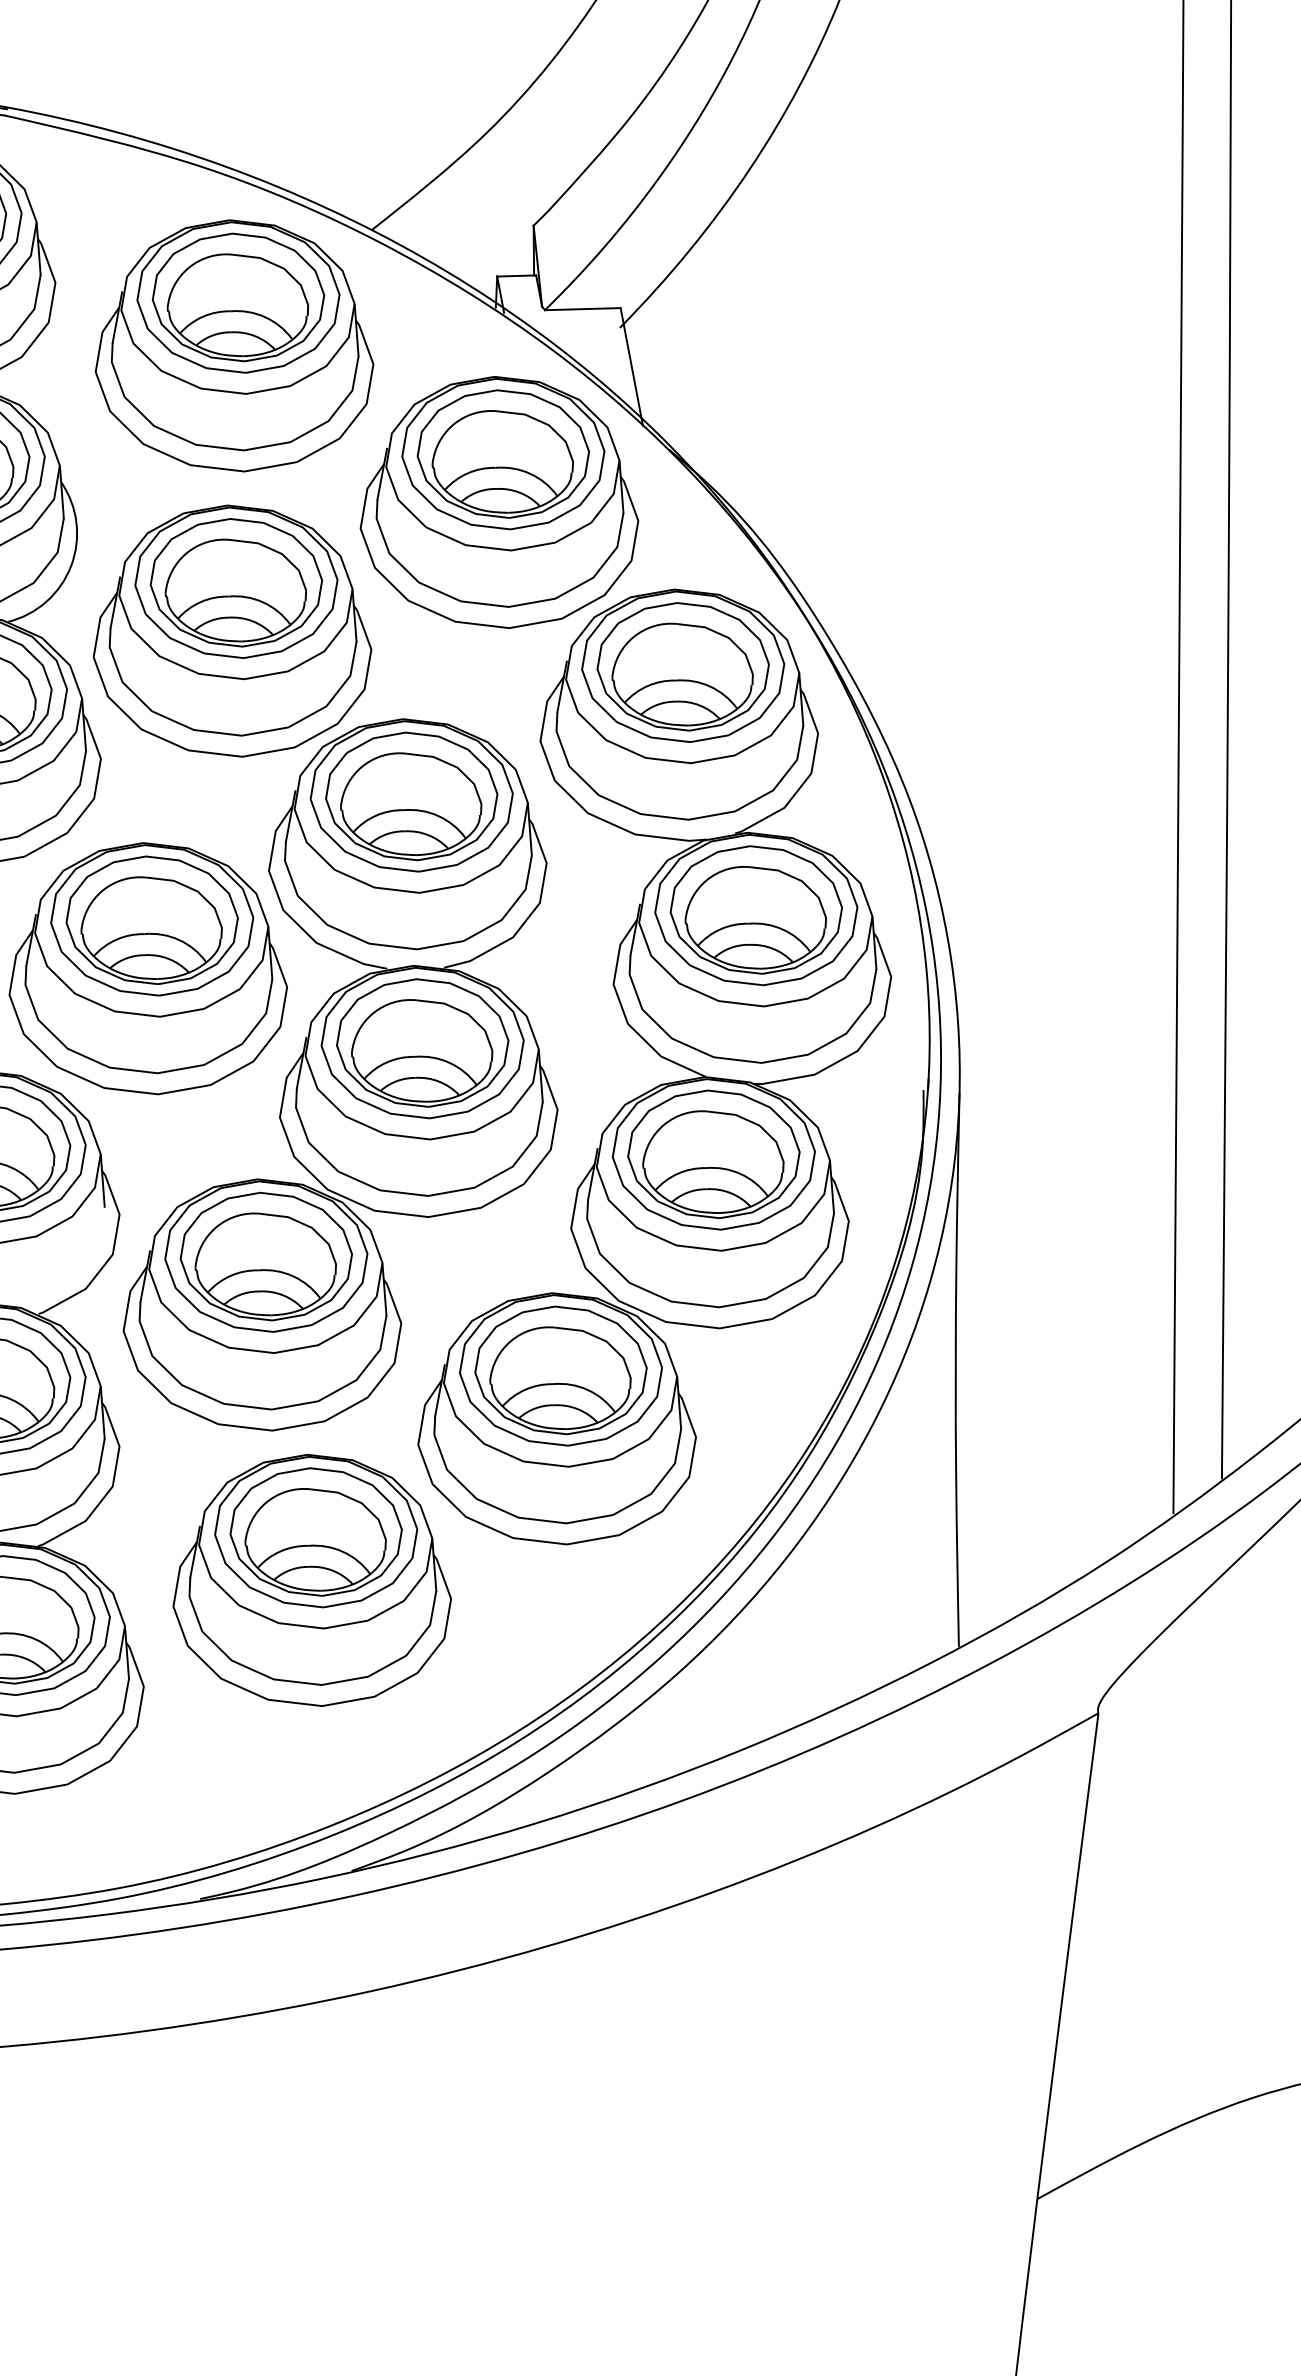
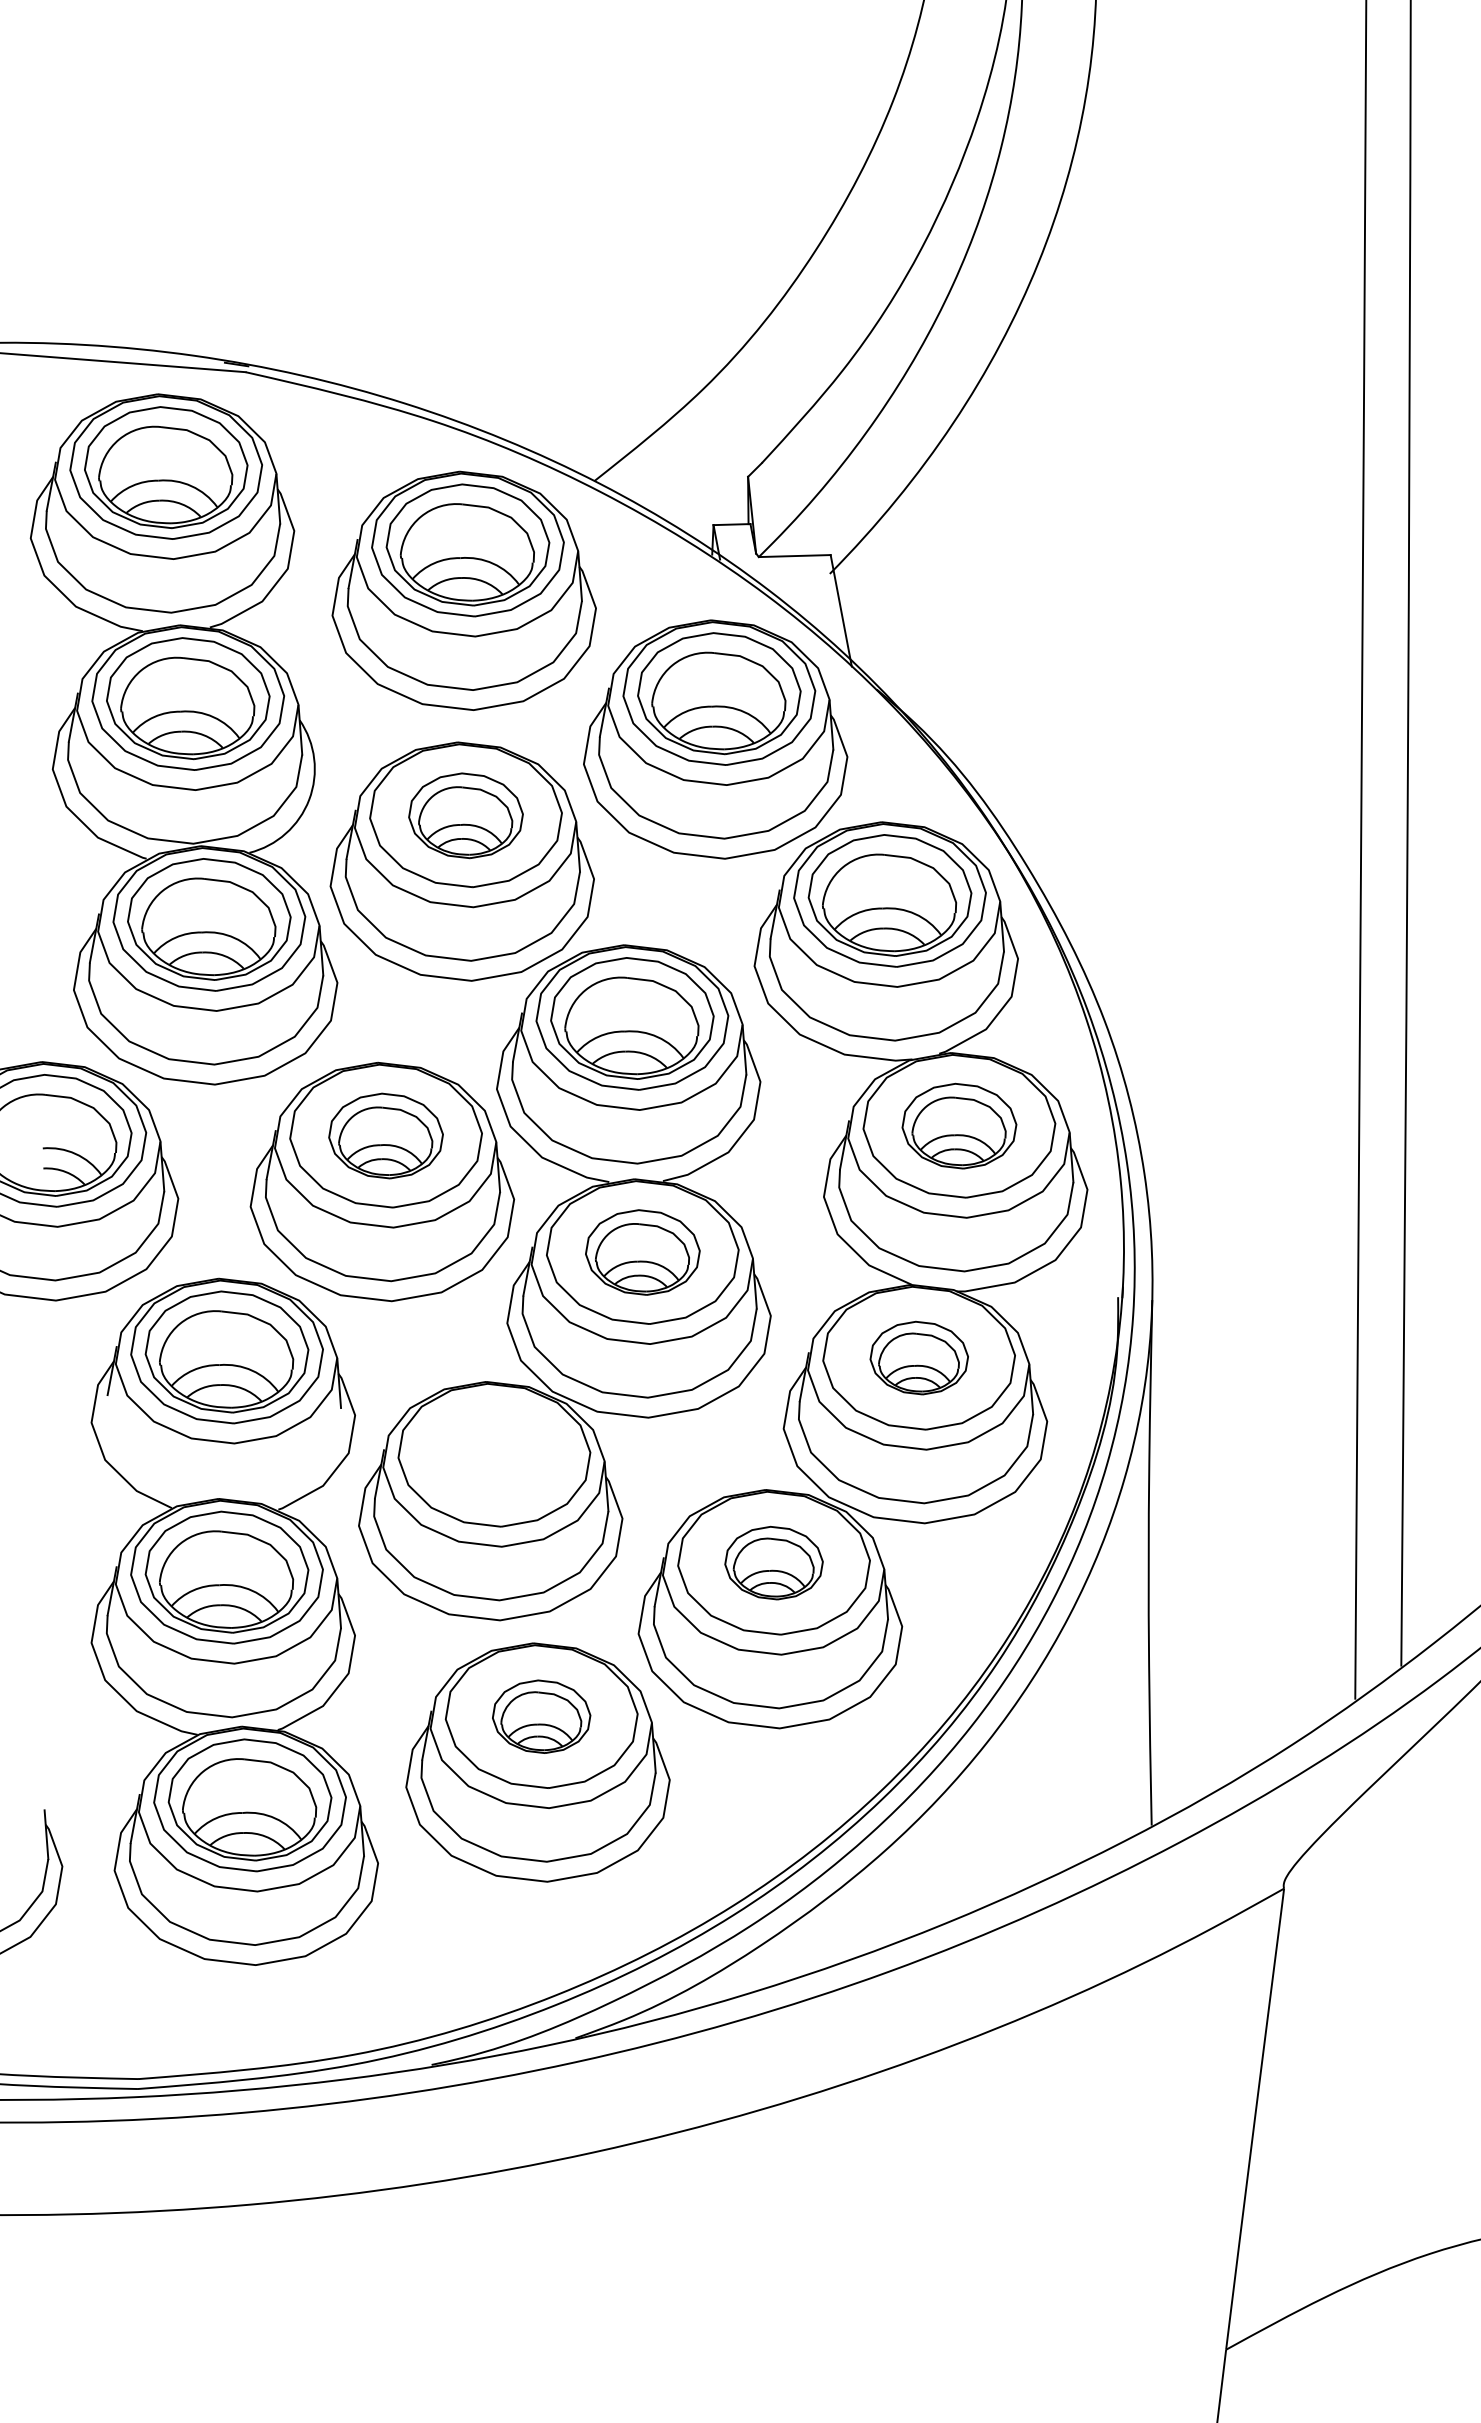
part: (235, 582) -> (465, 815), size x0.7
part: (756, 909) -> (959, 1125), size x0.7
part: (151, 919) -> (385, 1135), size x0.7
part: (422, 1042) -> (642, 1252), size x0.7
part: (714, 1153) -> (919, 1357), size x0.6
part: (266, 1255) -> (494, 1454), removed
part: (560, 1369) -> (773, 1562), size x0.6
part: (315, 1531) -> (541, 1716), size x0.6

